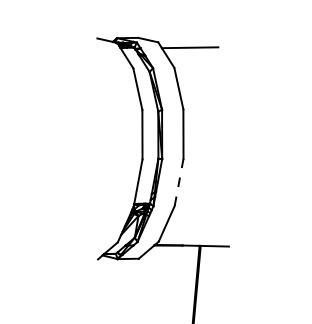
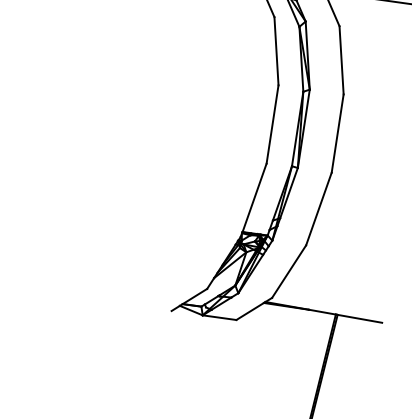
line: (179, 181) -> (319, 207), dashed -> solid

